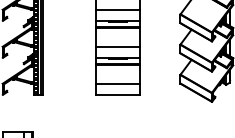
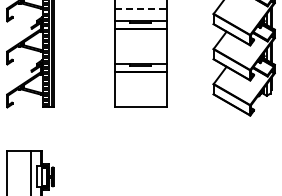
line: (117, 9) -> (140, 8), solid -> dashed
line: (117, 46) -> (140, 51), removed
line: (117, 83) -> (140, 94), removed

